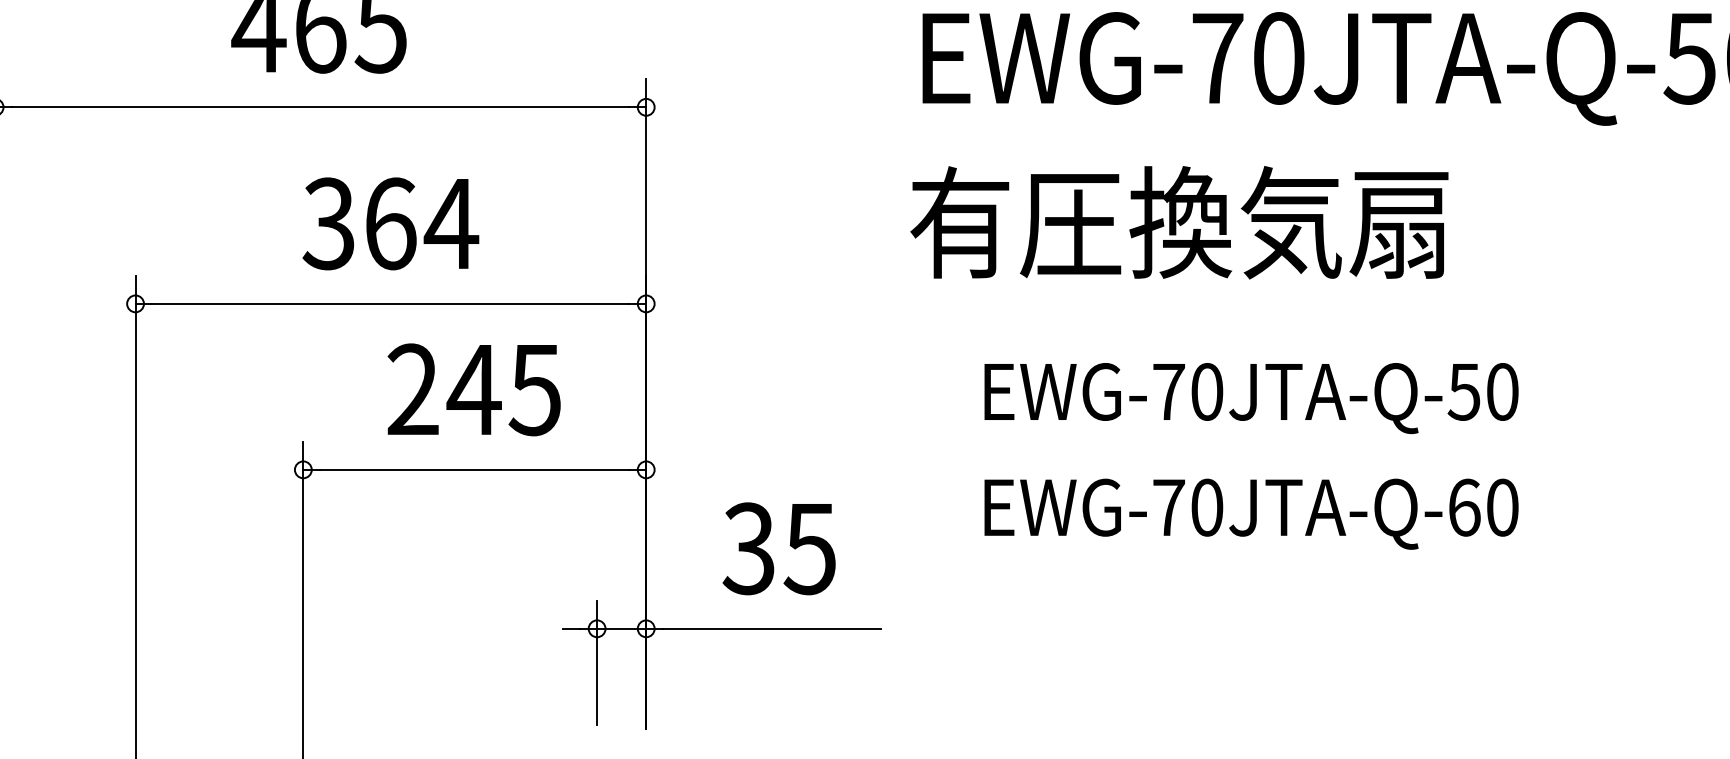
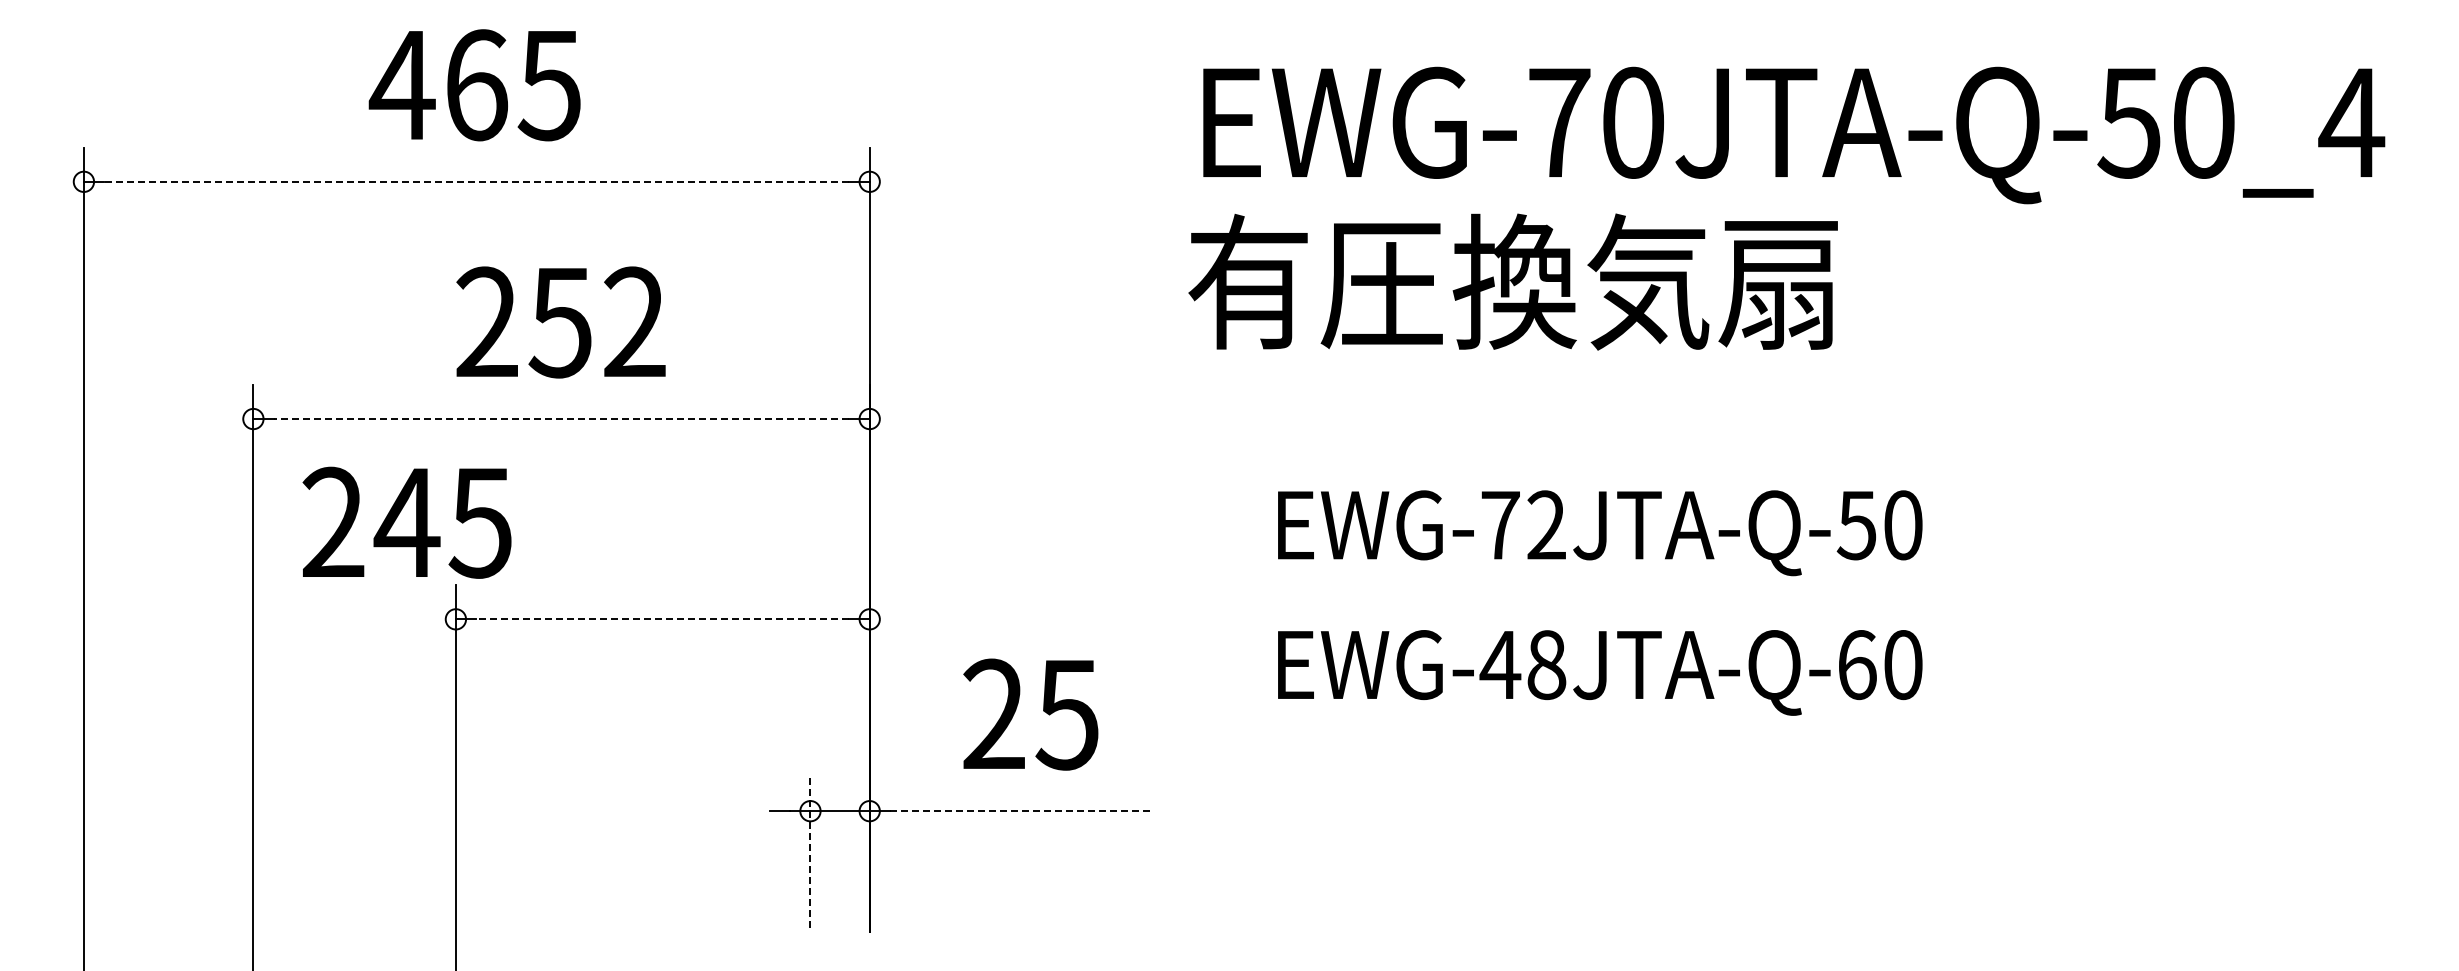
line: (320, 107) -> (476, 181), solid -> dashed
text: (1178, 222) -> (1512, 281), moved
text: (390, 223) -> (561, 322), 364 -> 252
line: (390, 304) -> (561, 419), solid -> dashed
text: (473, 389) -> (406, 522), moved
text: (1207, 392) -> (1546, 525), EWG-70JTA-Q-50 -> EWG-72JTA-Q-50
line: (474, 469) -> (662, 619), solid -> dashed
text: (1187, 507) -> (1522, 664), EWG-70JTA-Q-60 -> EWG-48JTA-Q-60
text: (747, 548) -> (992, 714), 35 -> 25
line: (772, 629) -> (1022, 811), solid -> dashed
line: (597, 663) -> (810, 852), solid -> dashed

